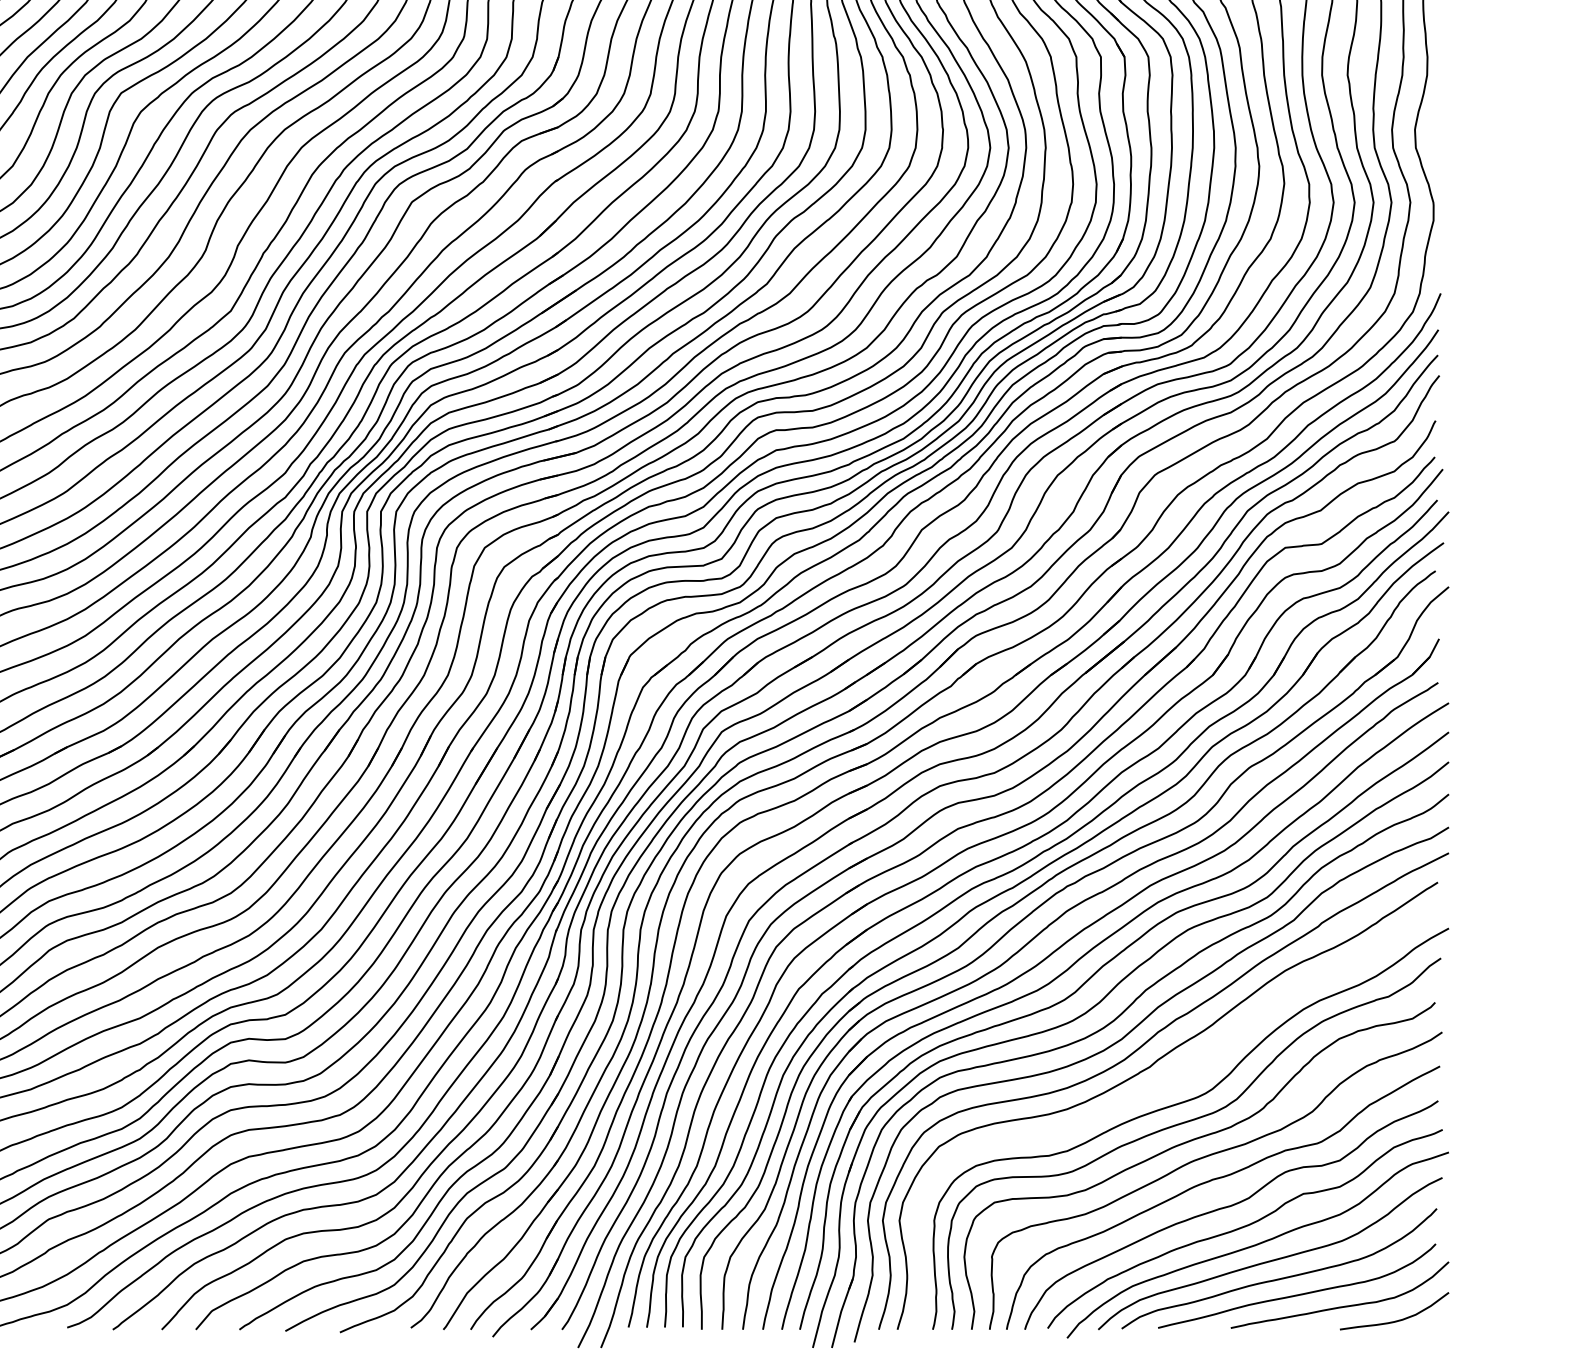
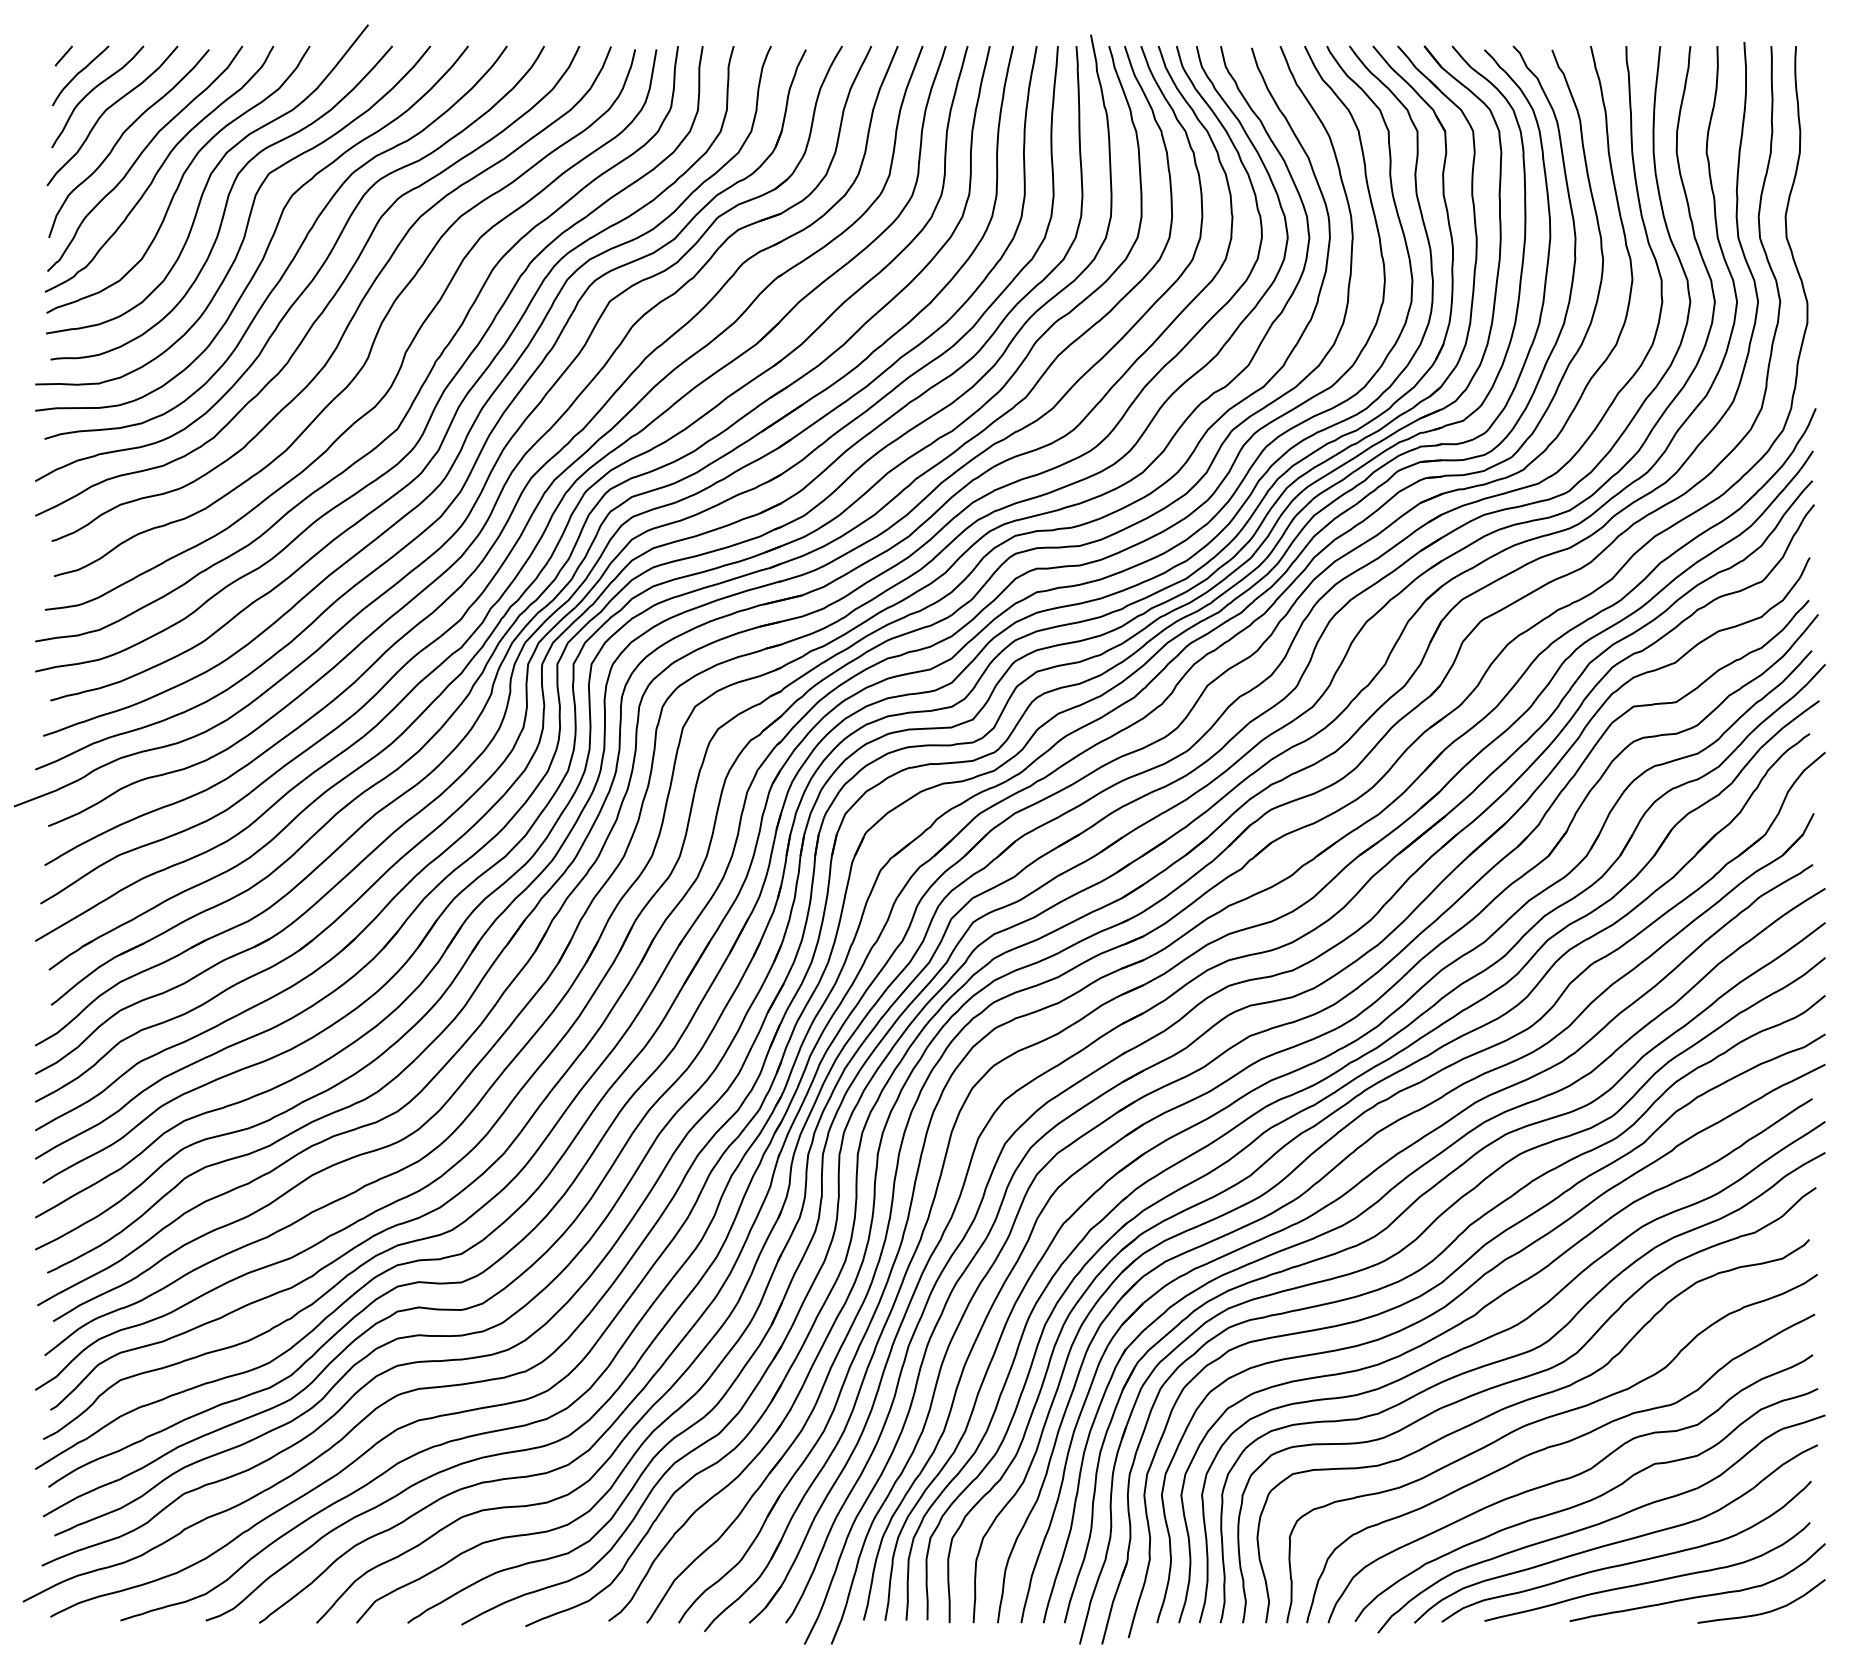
curve: (1168, 1084) -> (1496, 1335), added

